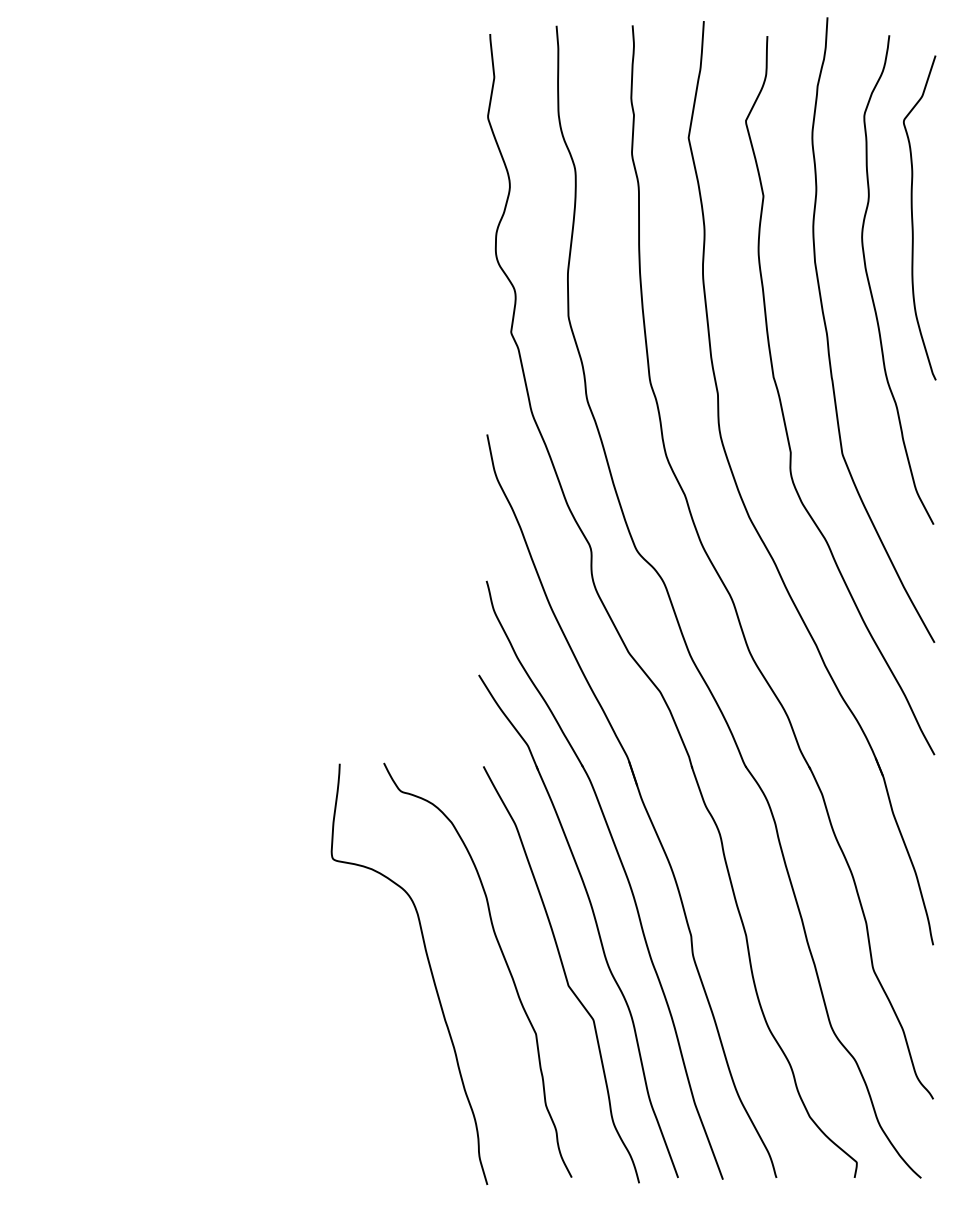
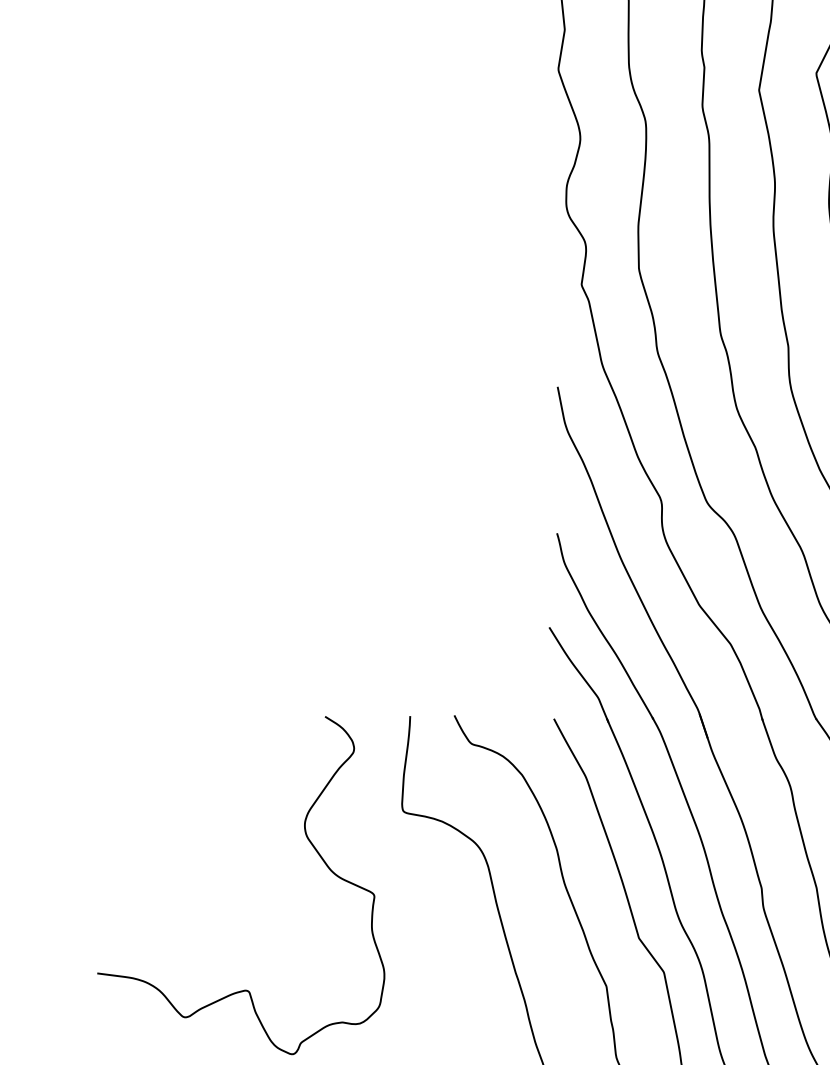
curve: (236, 886) -> (306, 838), added

